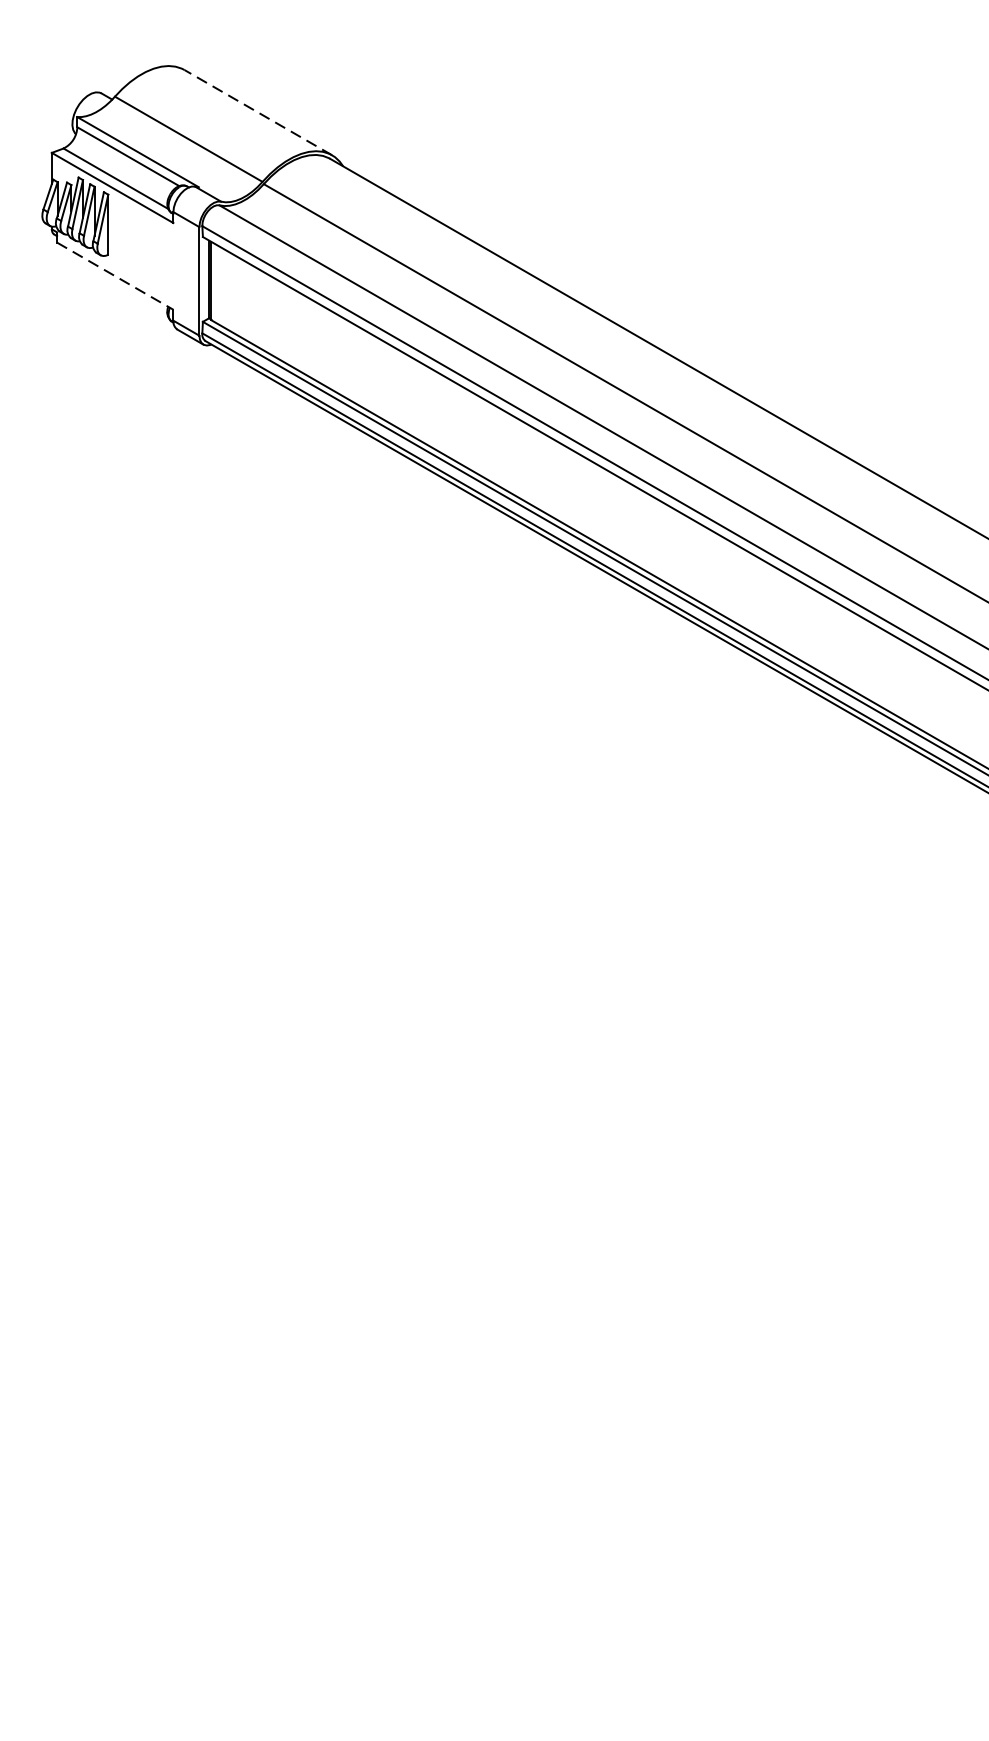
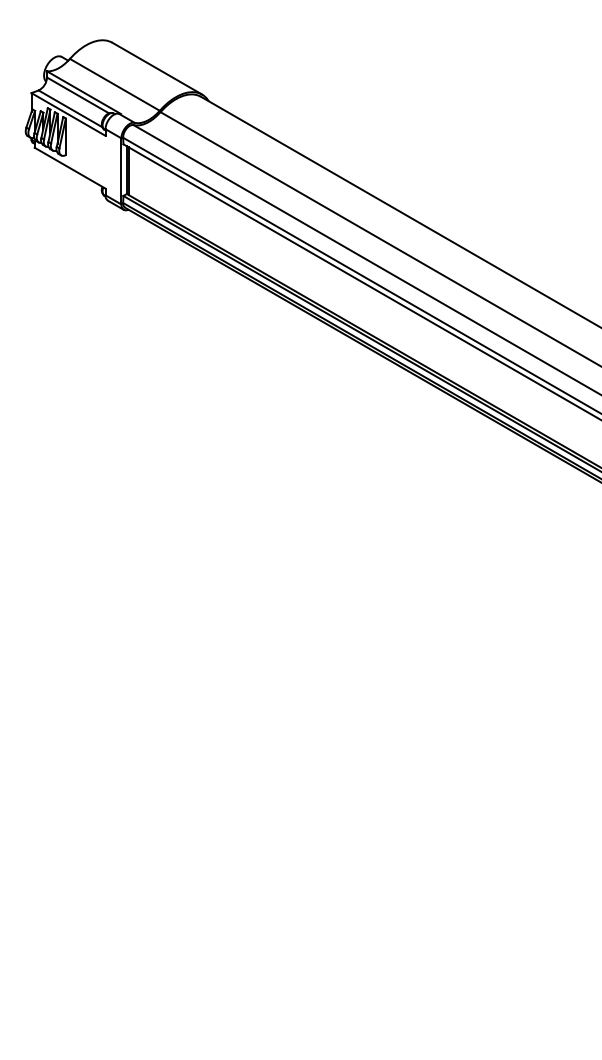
line: (258, 112) -> (157, 68), dashed -> solid
line: (115, 276) -> (70, 168), dashed -> solid

